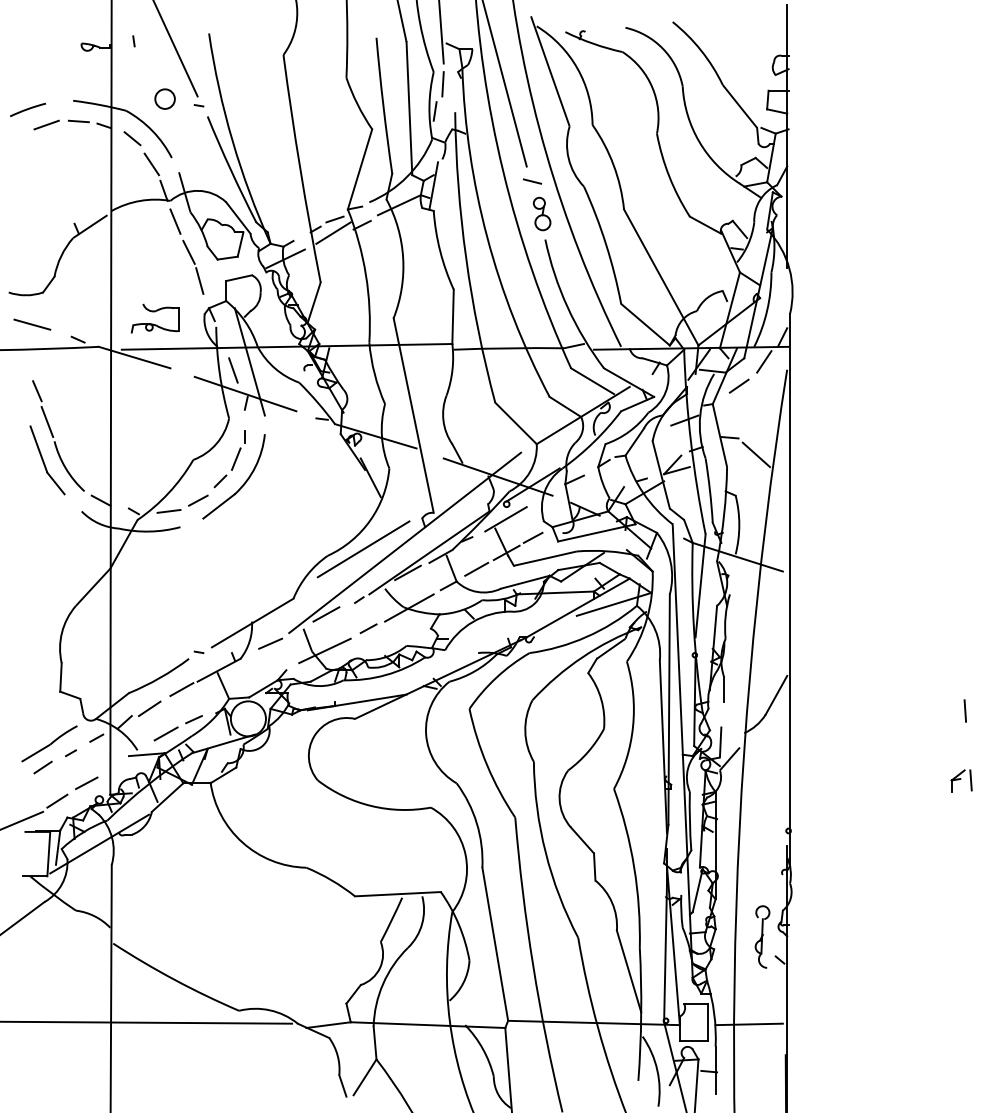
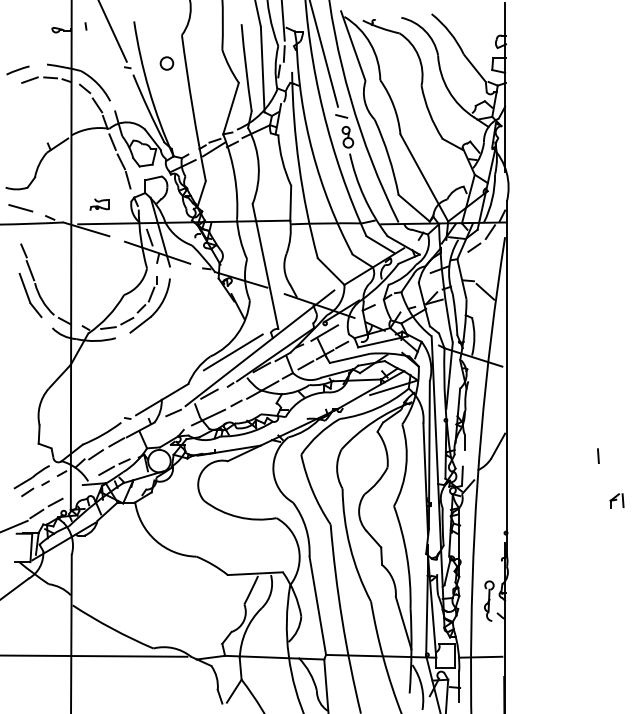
circle: (164, 99) -> (166, 63), moved
part: (155, 318) -> (99, 204), size x0.6
line: (965, 710) -> (598, 455), moved

